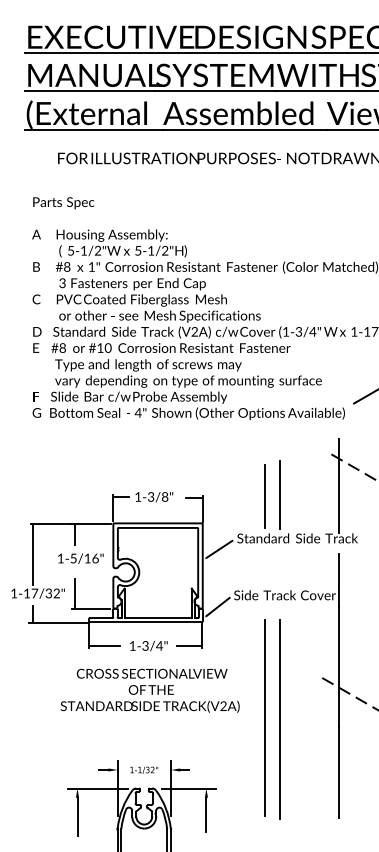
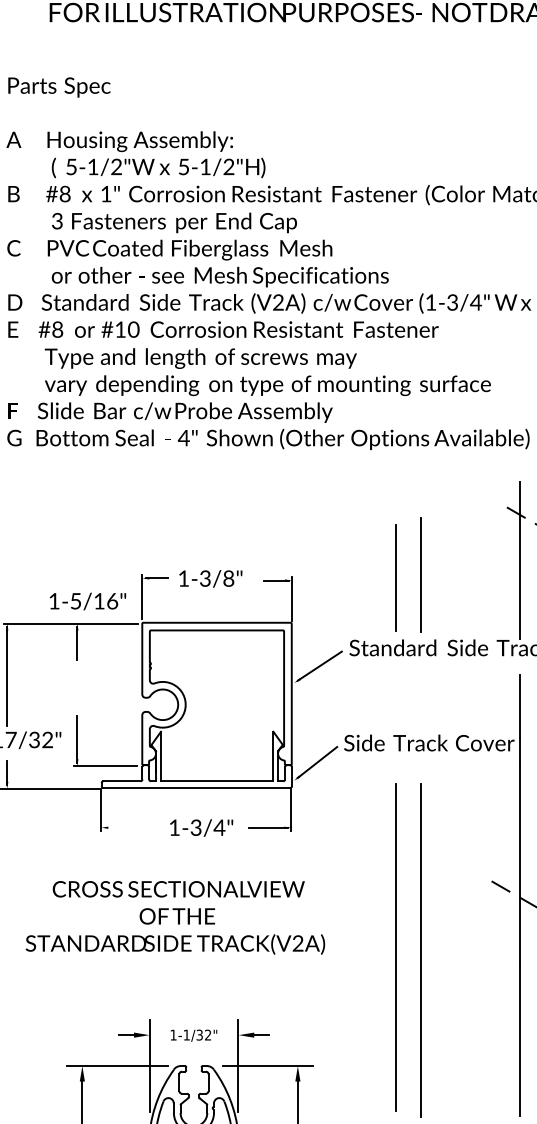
text: (80, 558) -> (87, 601), moved
line: (105, 645) -> (129, 826), removed
text: (149, 690) -> (174, 917), moved

